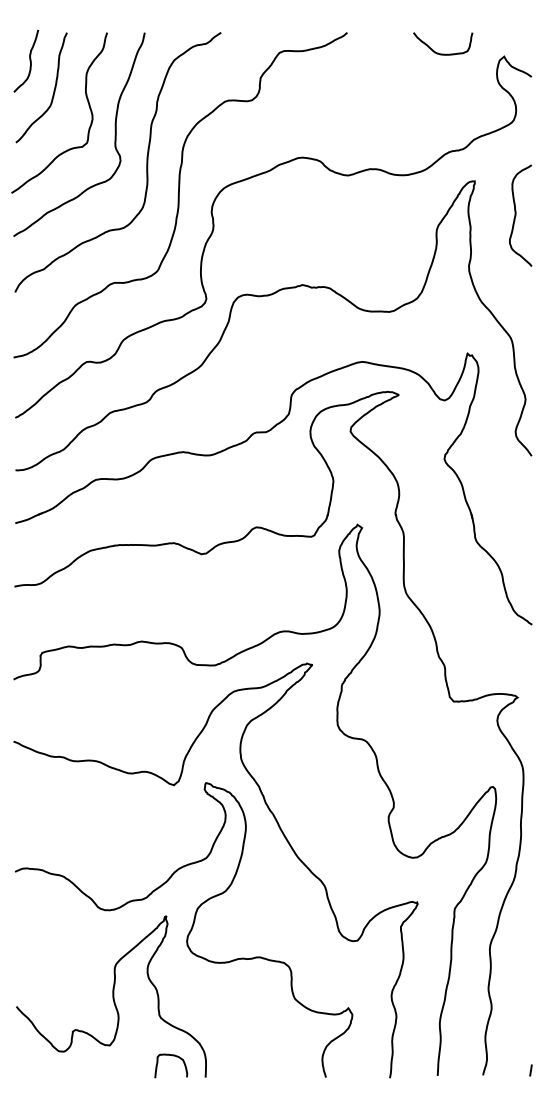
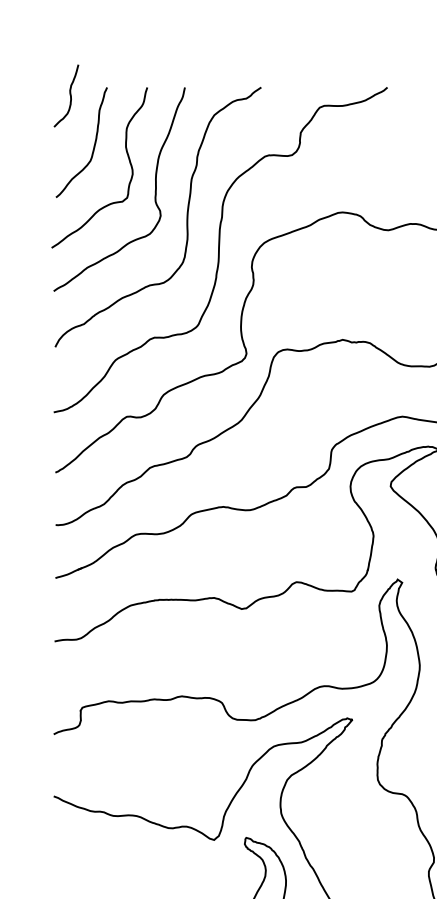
curve: (29, 60) -> (69, 95), moved

